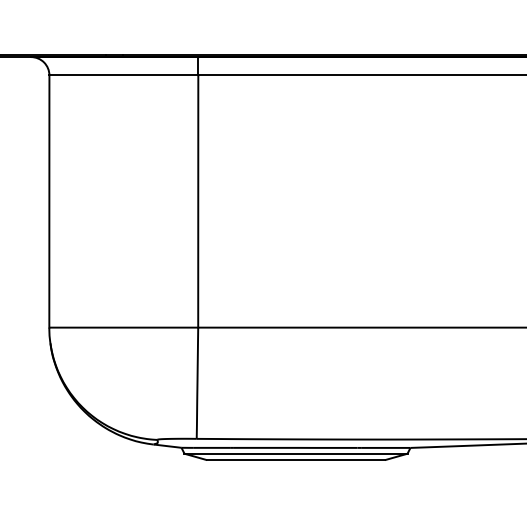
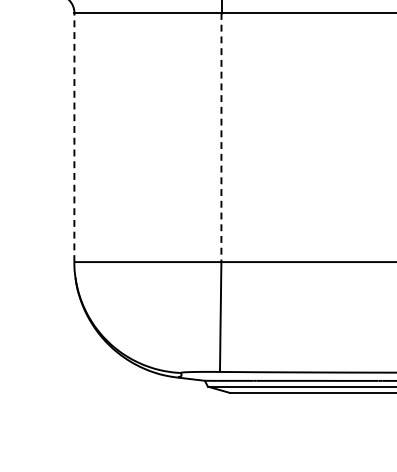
line: (49, 201) -> (74, 137), solid -> dashed
line: (198, 202) -> (221, 138), solid -> dashed

